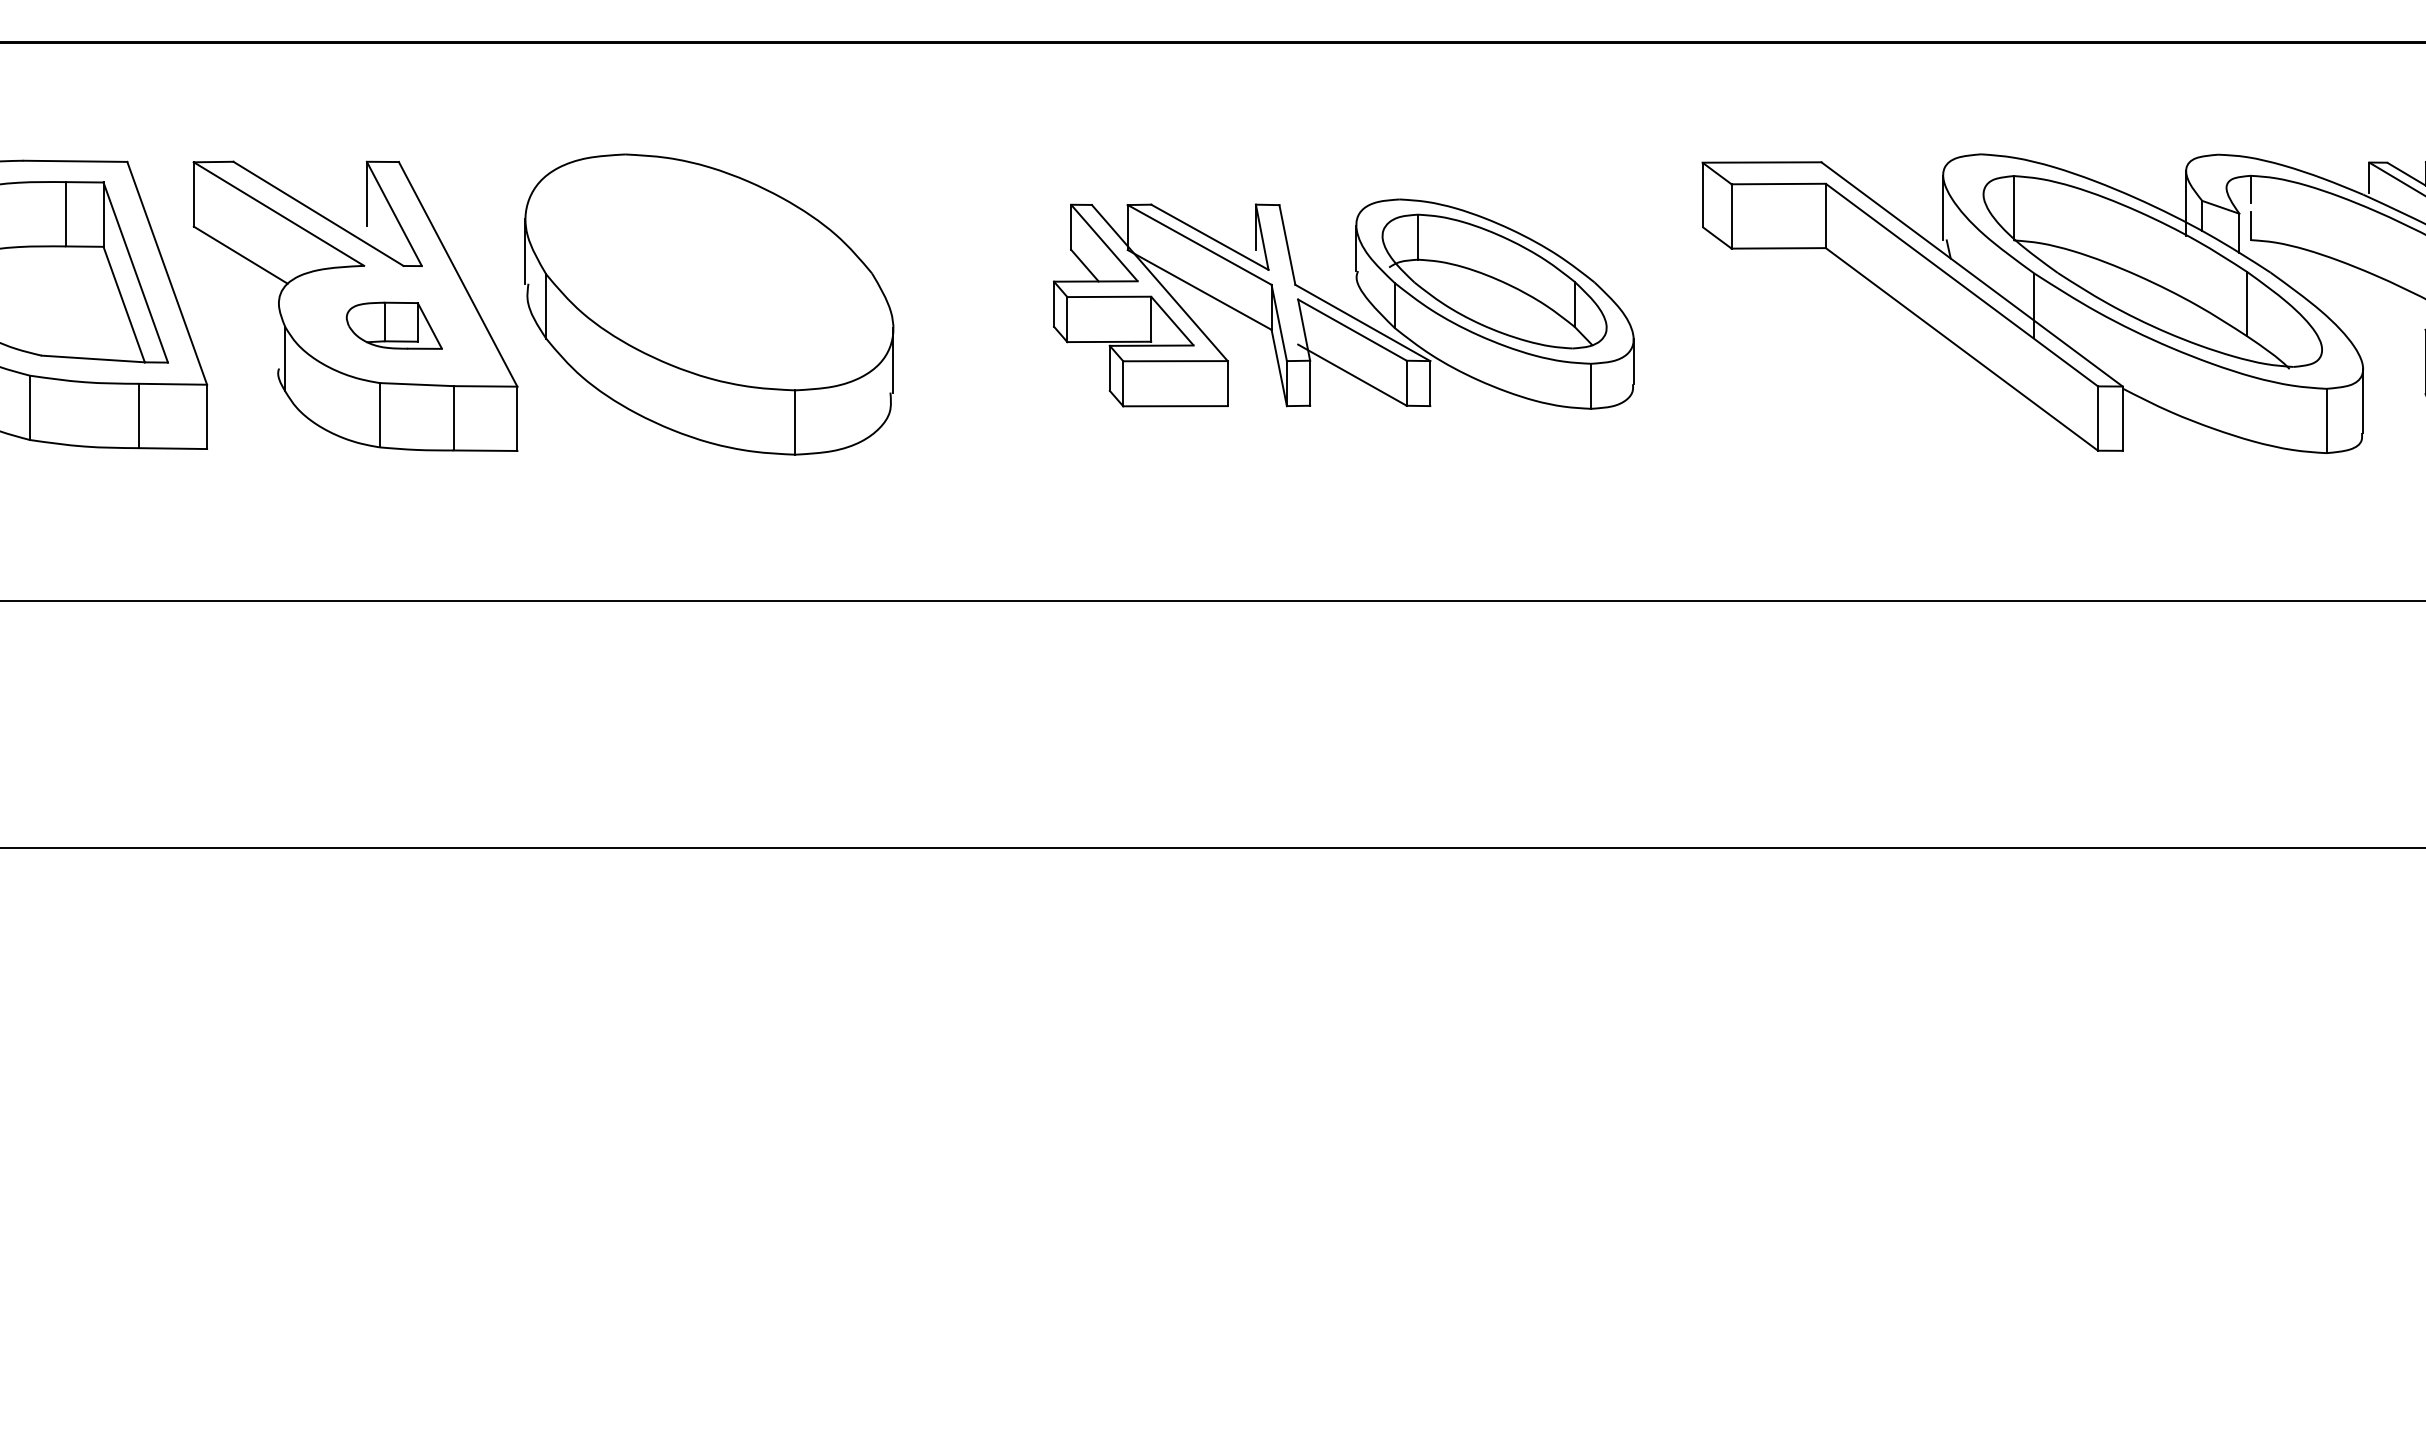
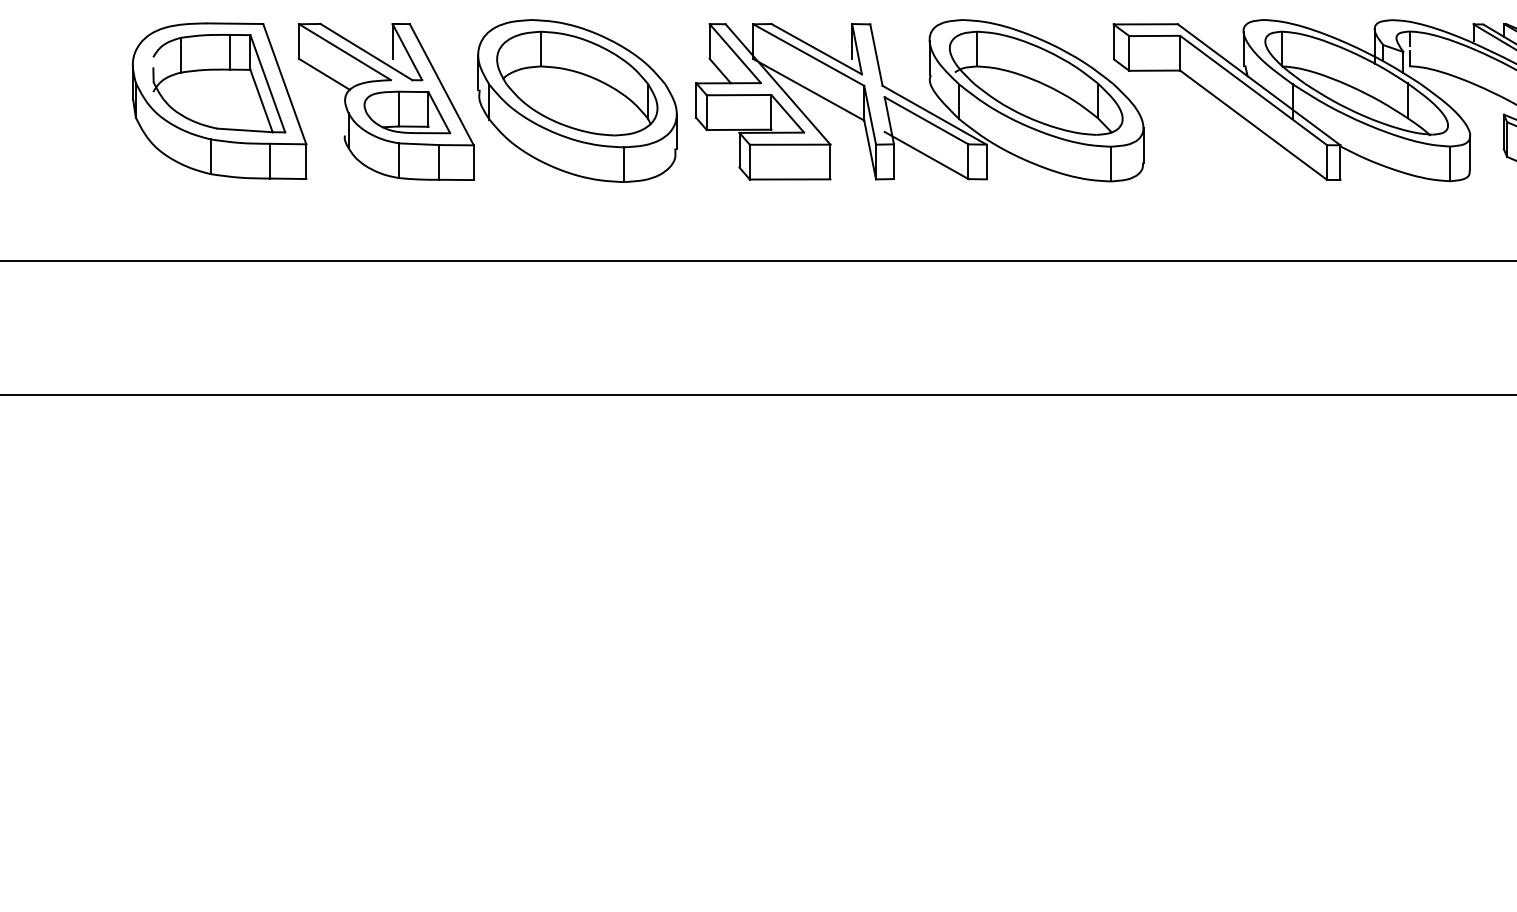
part: (709, 272) -> (577, 83), added
part: (1342, 303) -> (919, 100), size x1.43
part: (394, 325) -> (407, 112), size x1.67

